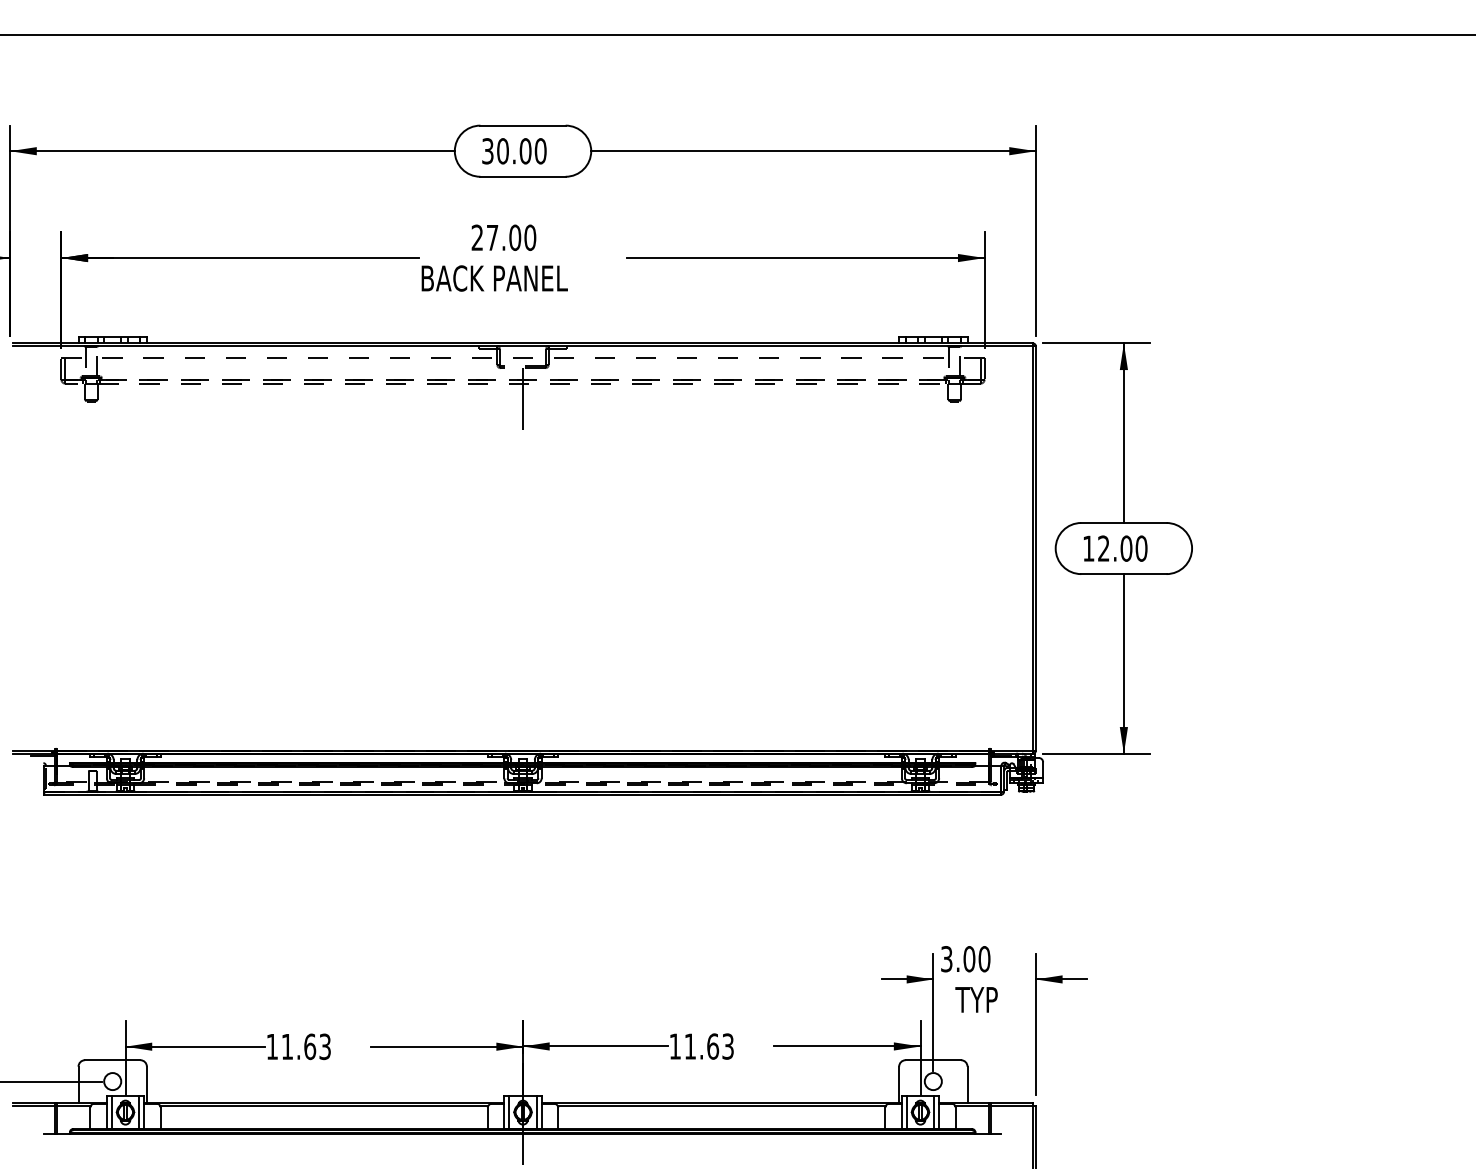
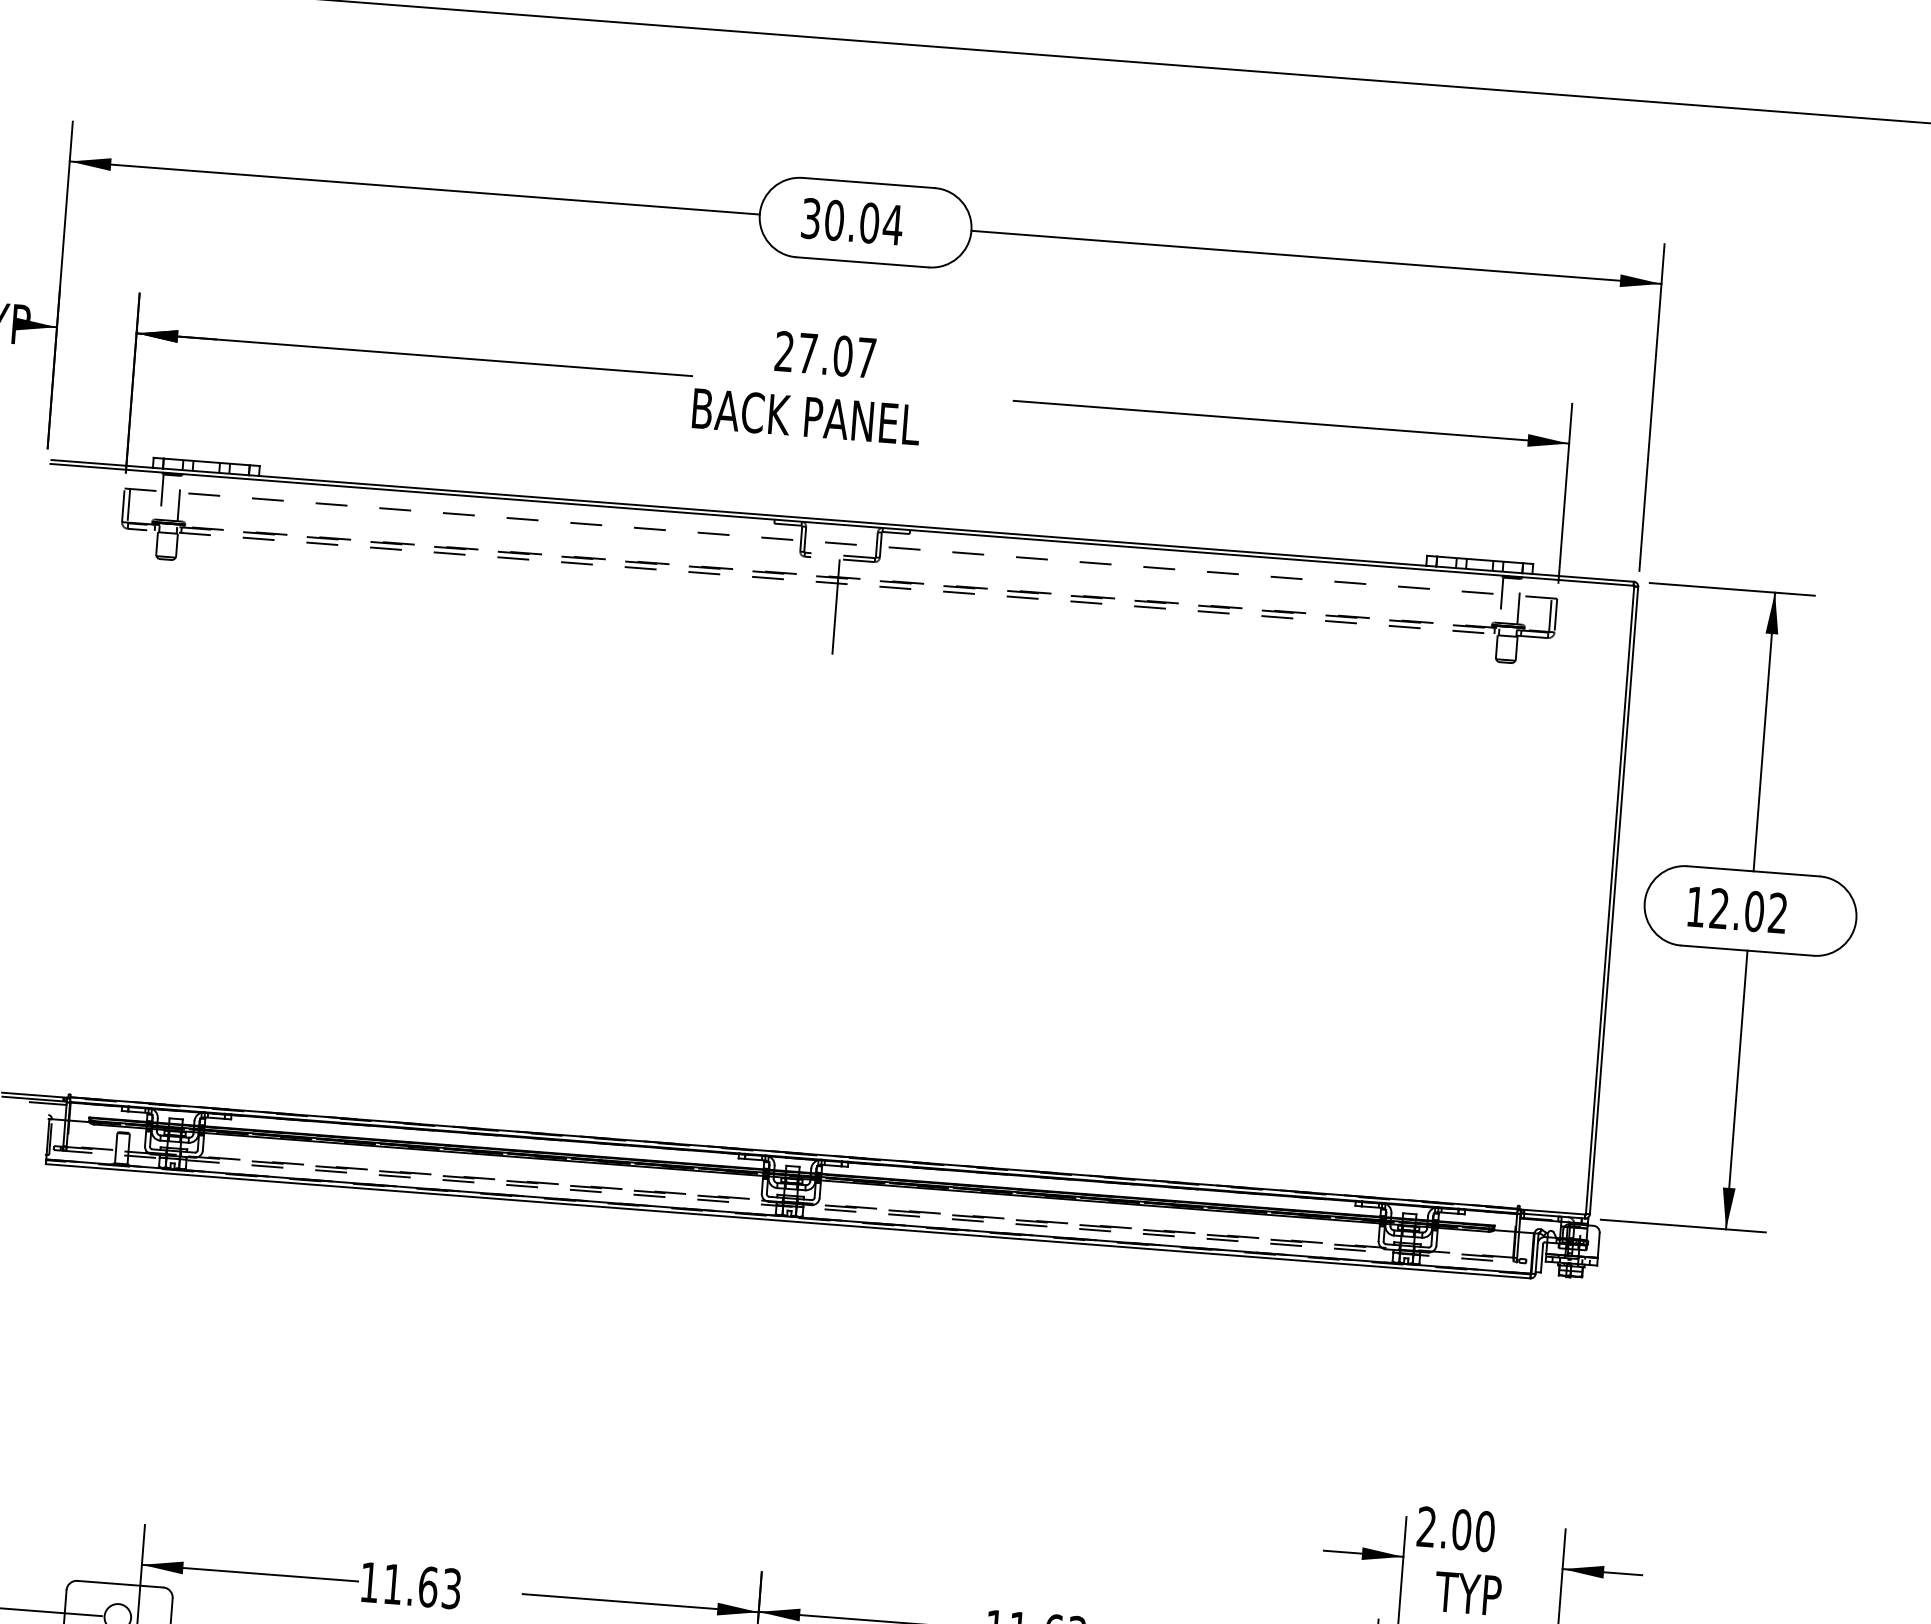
text: (540, 151) -> (892, 225), 30.00 -> 30.04
text: (530, 237) -> (866, 357), 27.00 -> 27.07
text: (1141, 548) -> (1777, 913), 12.00 -> 12.02
text: (946, 959) -> (1426, 1527), 3.00 -> 2.00

